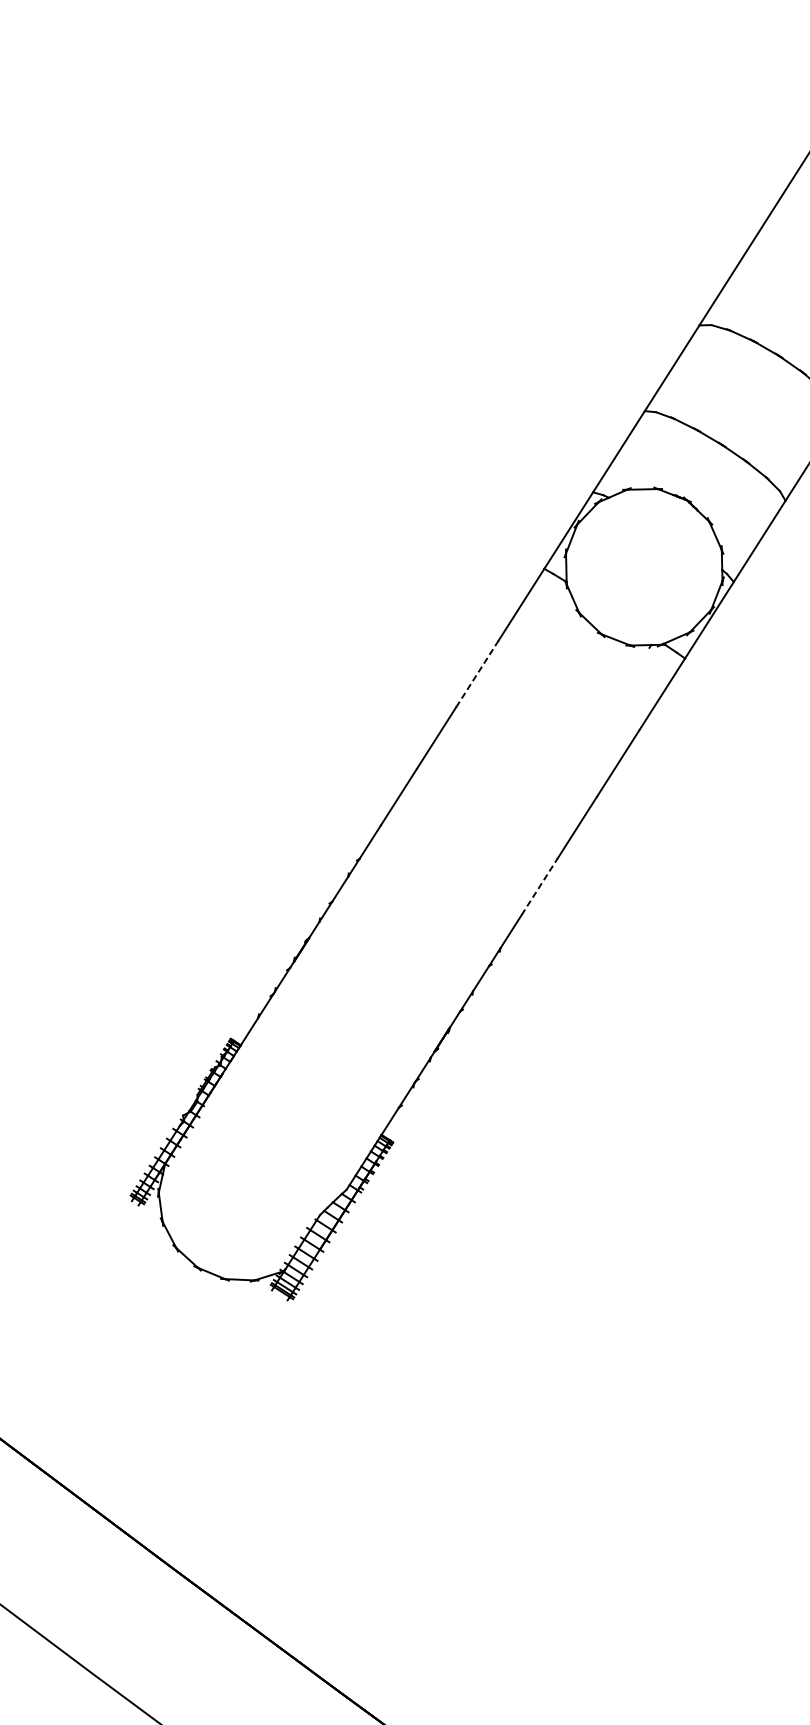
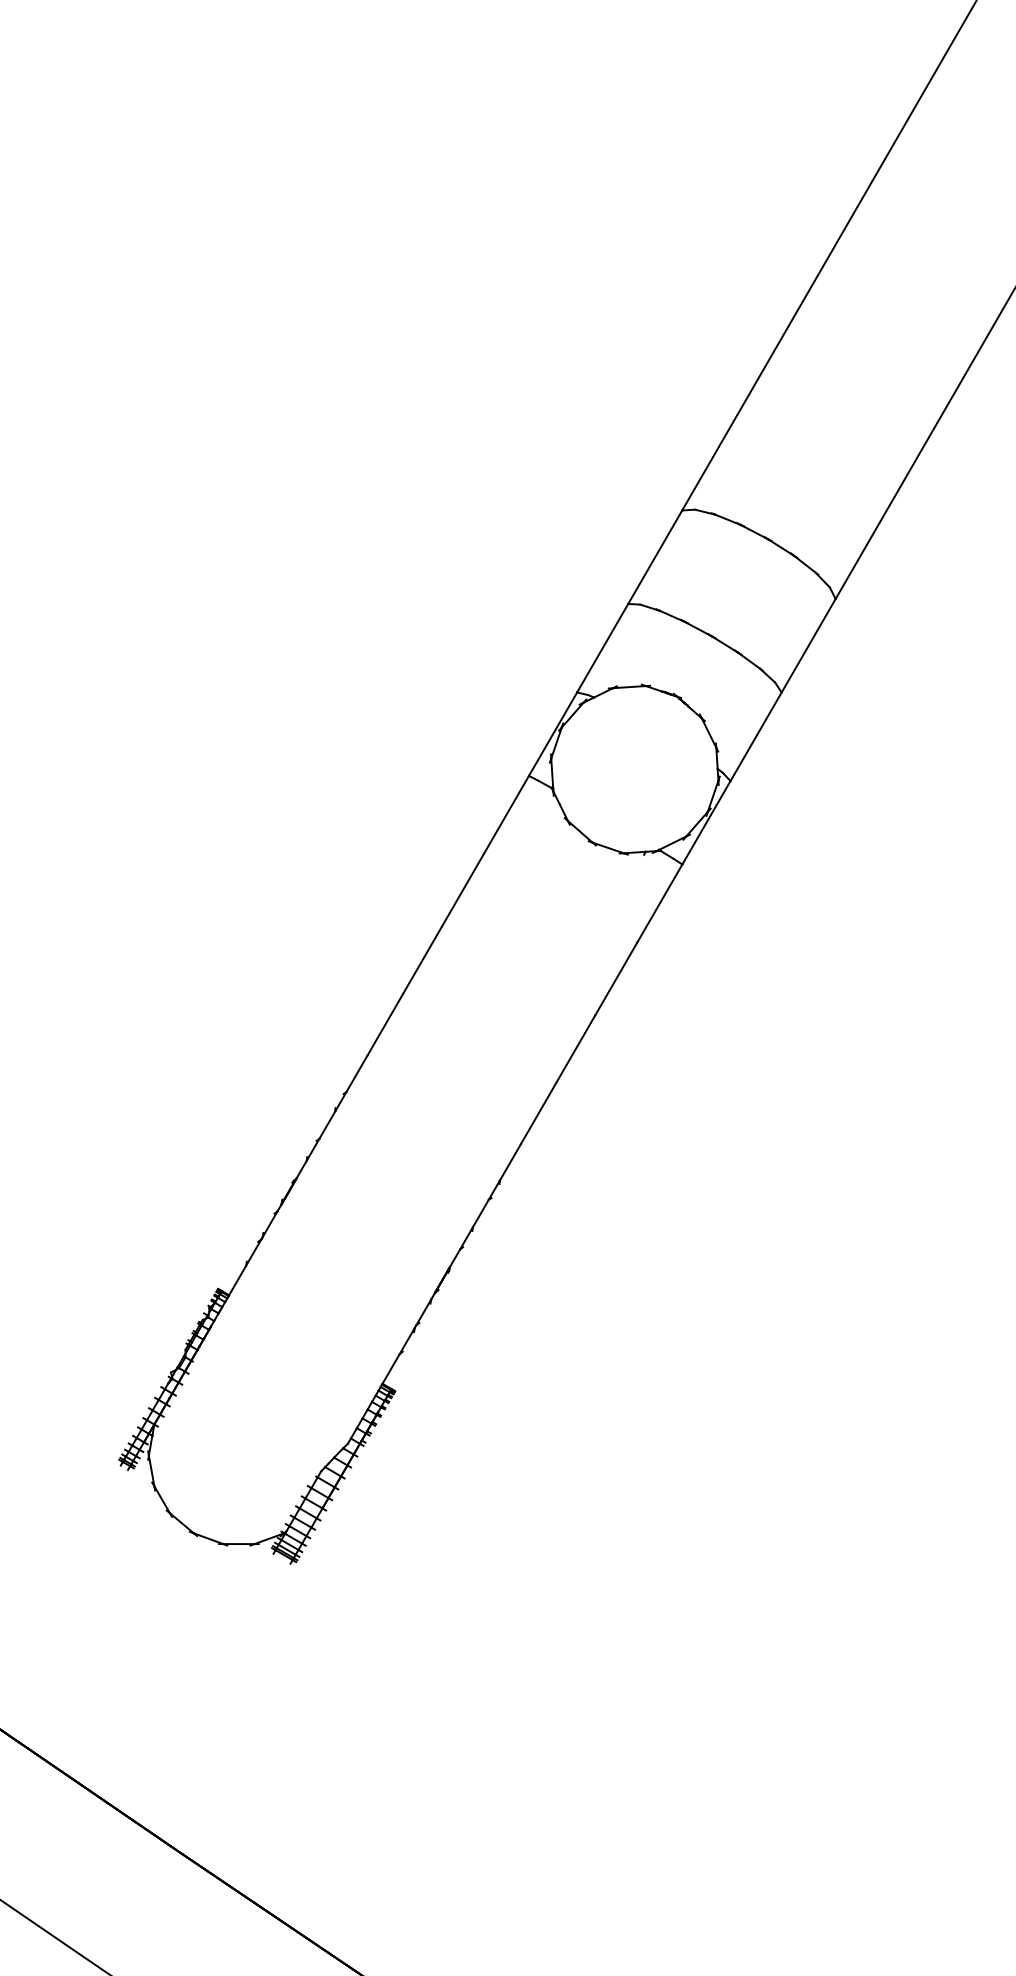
line: (478, 673) -> (463, 890), dashed -> solid
line: (539, 886) -> (538, 1113), dashed -> solid

